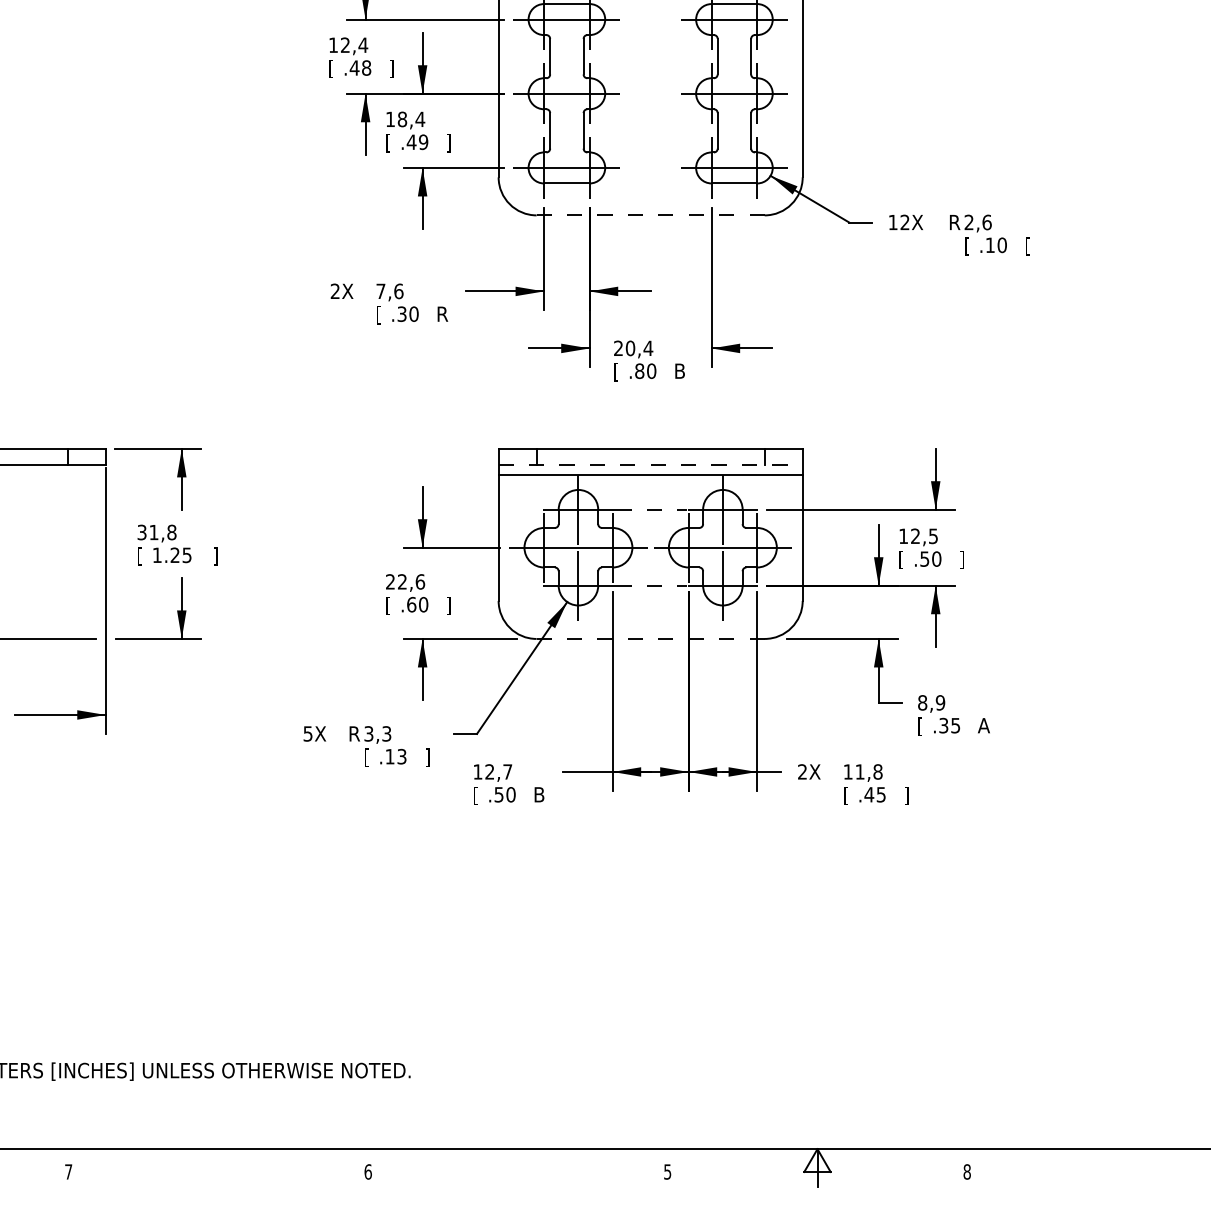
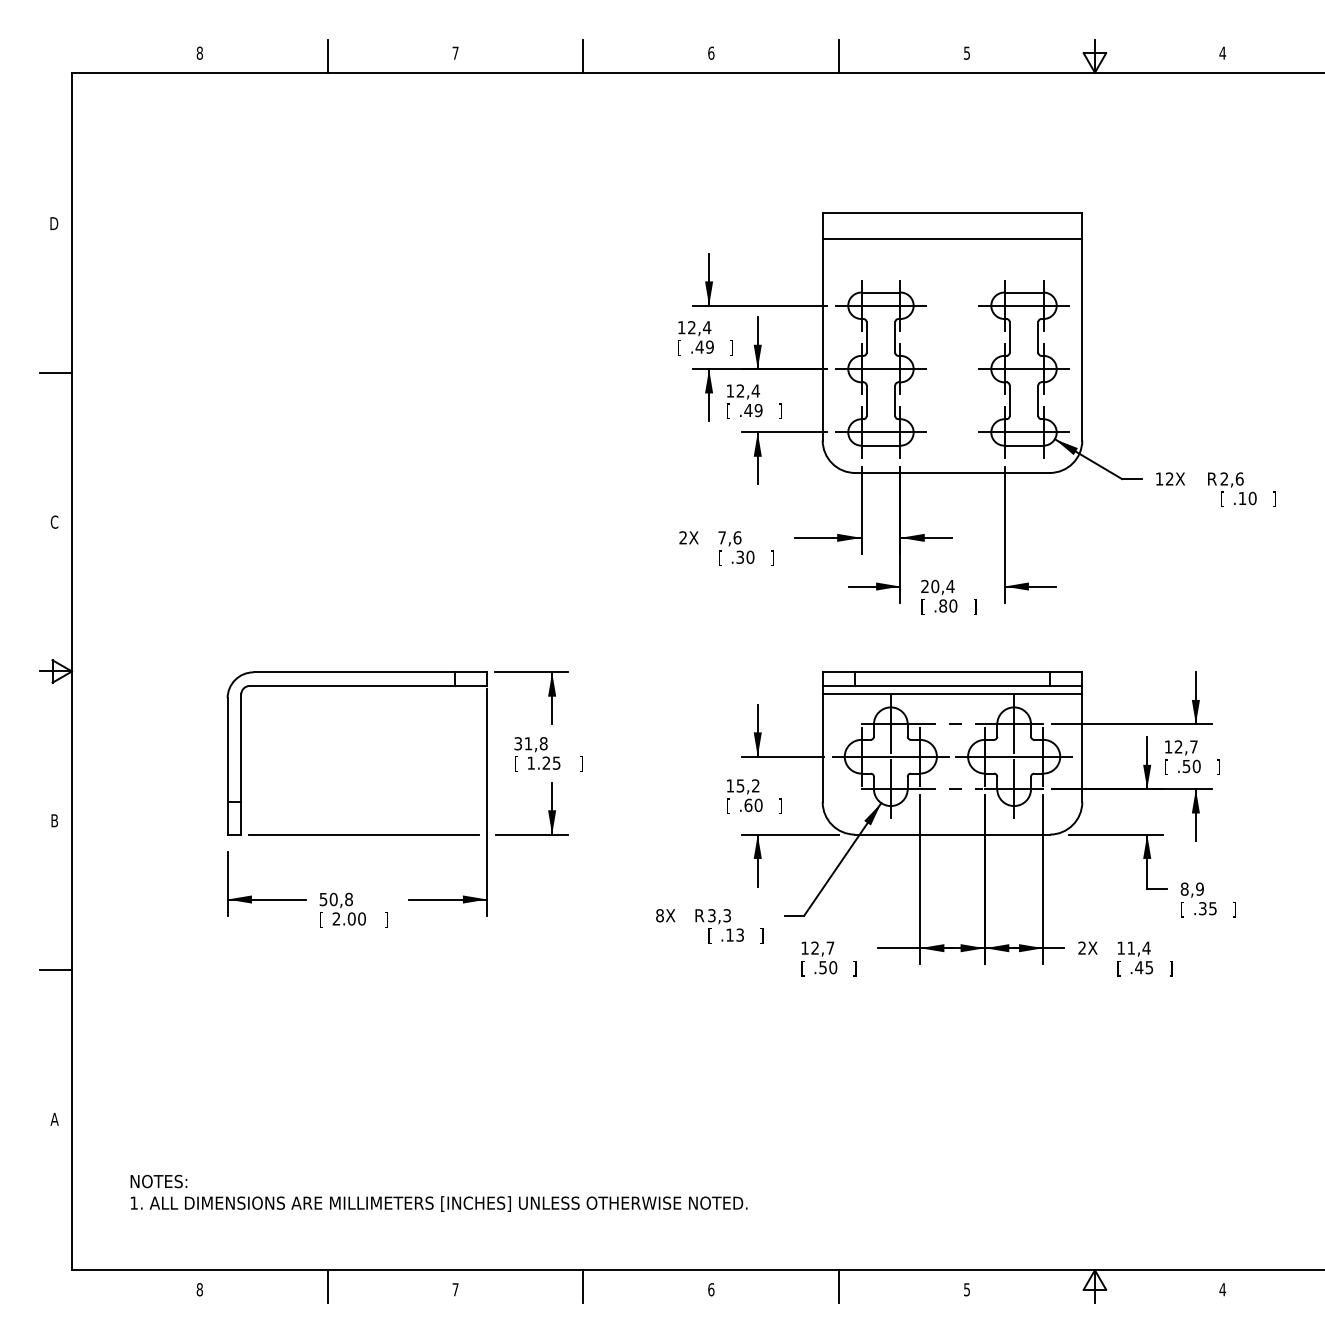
text: (366, 67) -> (709, 346), .48 -> .49
text: (402, 118) -> (740, 390), 18,4 -> 12,4
line: (650, 214) -> (952, 472), dashed -> solid
text: (1027, 246) -> (1274, 499), [ -> ]
text: (442, 314) -> (774, 557), R -> ]
text: (679, 371) -> (977, 606), B -> ]
line: (650, 464) -> (952, 685), dashed -> solid
text: (932, 535) -> (1193, 746), 12,5 -> 12,7
text: (404, 581) -> (742, 785), 22,6 -> 15,2
line: (650, 638) -> (952, 834), dashed -> solid
text: (984, 726) -> (1237, 909), A -> ]
text: (307, 733) -> (659, 915), 5X -> 8X
text: (877, 771) -> (1146, 947), 11,8 -> 11,4
text: (539, 795) -> (857, 968), B -> ]
line: (218, 1168) -> (583, 1286), added
line: (518, 1168) -> (839, 1286), added
text: (966, 1171) -> (1222, 1289), 8 -> 4

